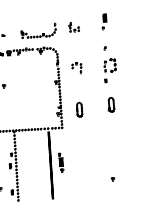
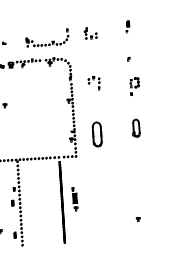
part: (104, 21) -> (127, 26), size x0.6
part: (109, 70) -> (133, 86), size x0.6
part: (79, 109) -> (97, 133), size x1.4

